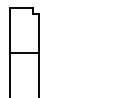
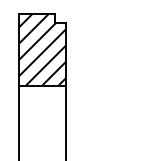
hatch: (24, 30) -> (41, 50), added

